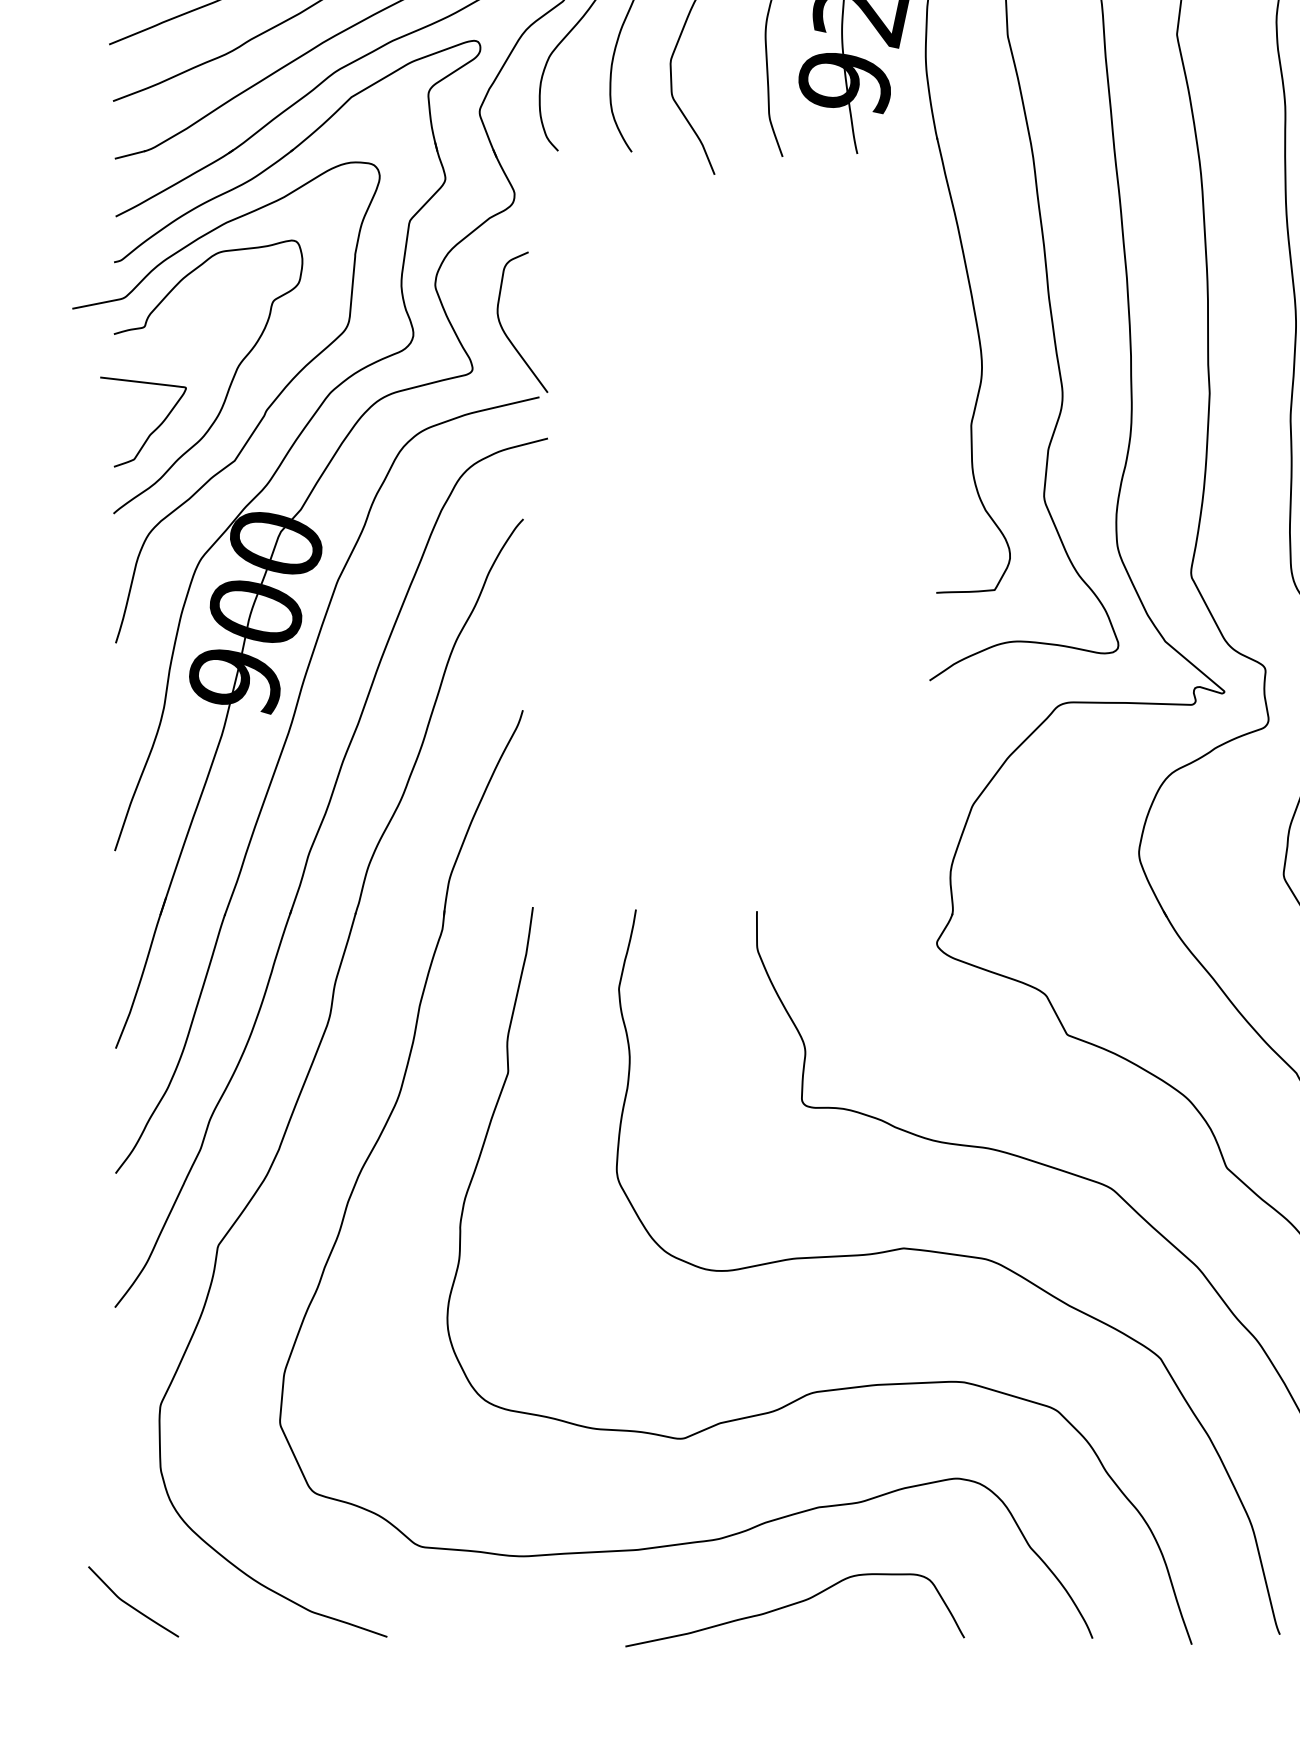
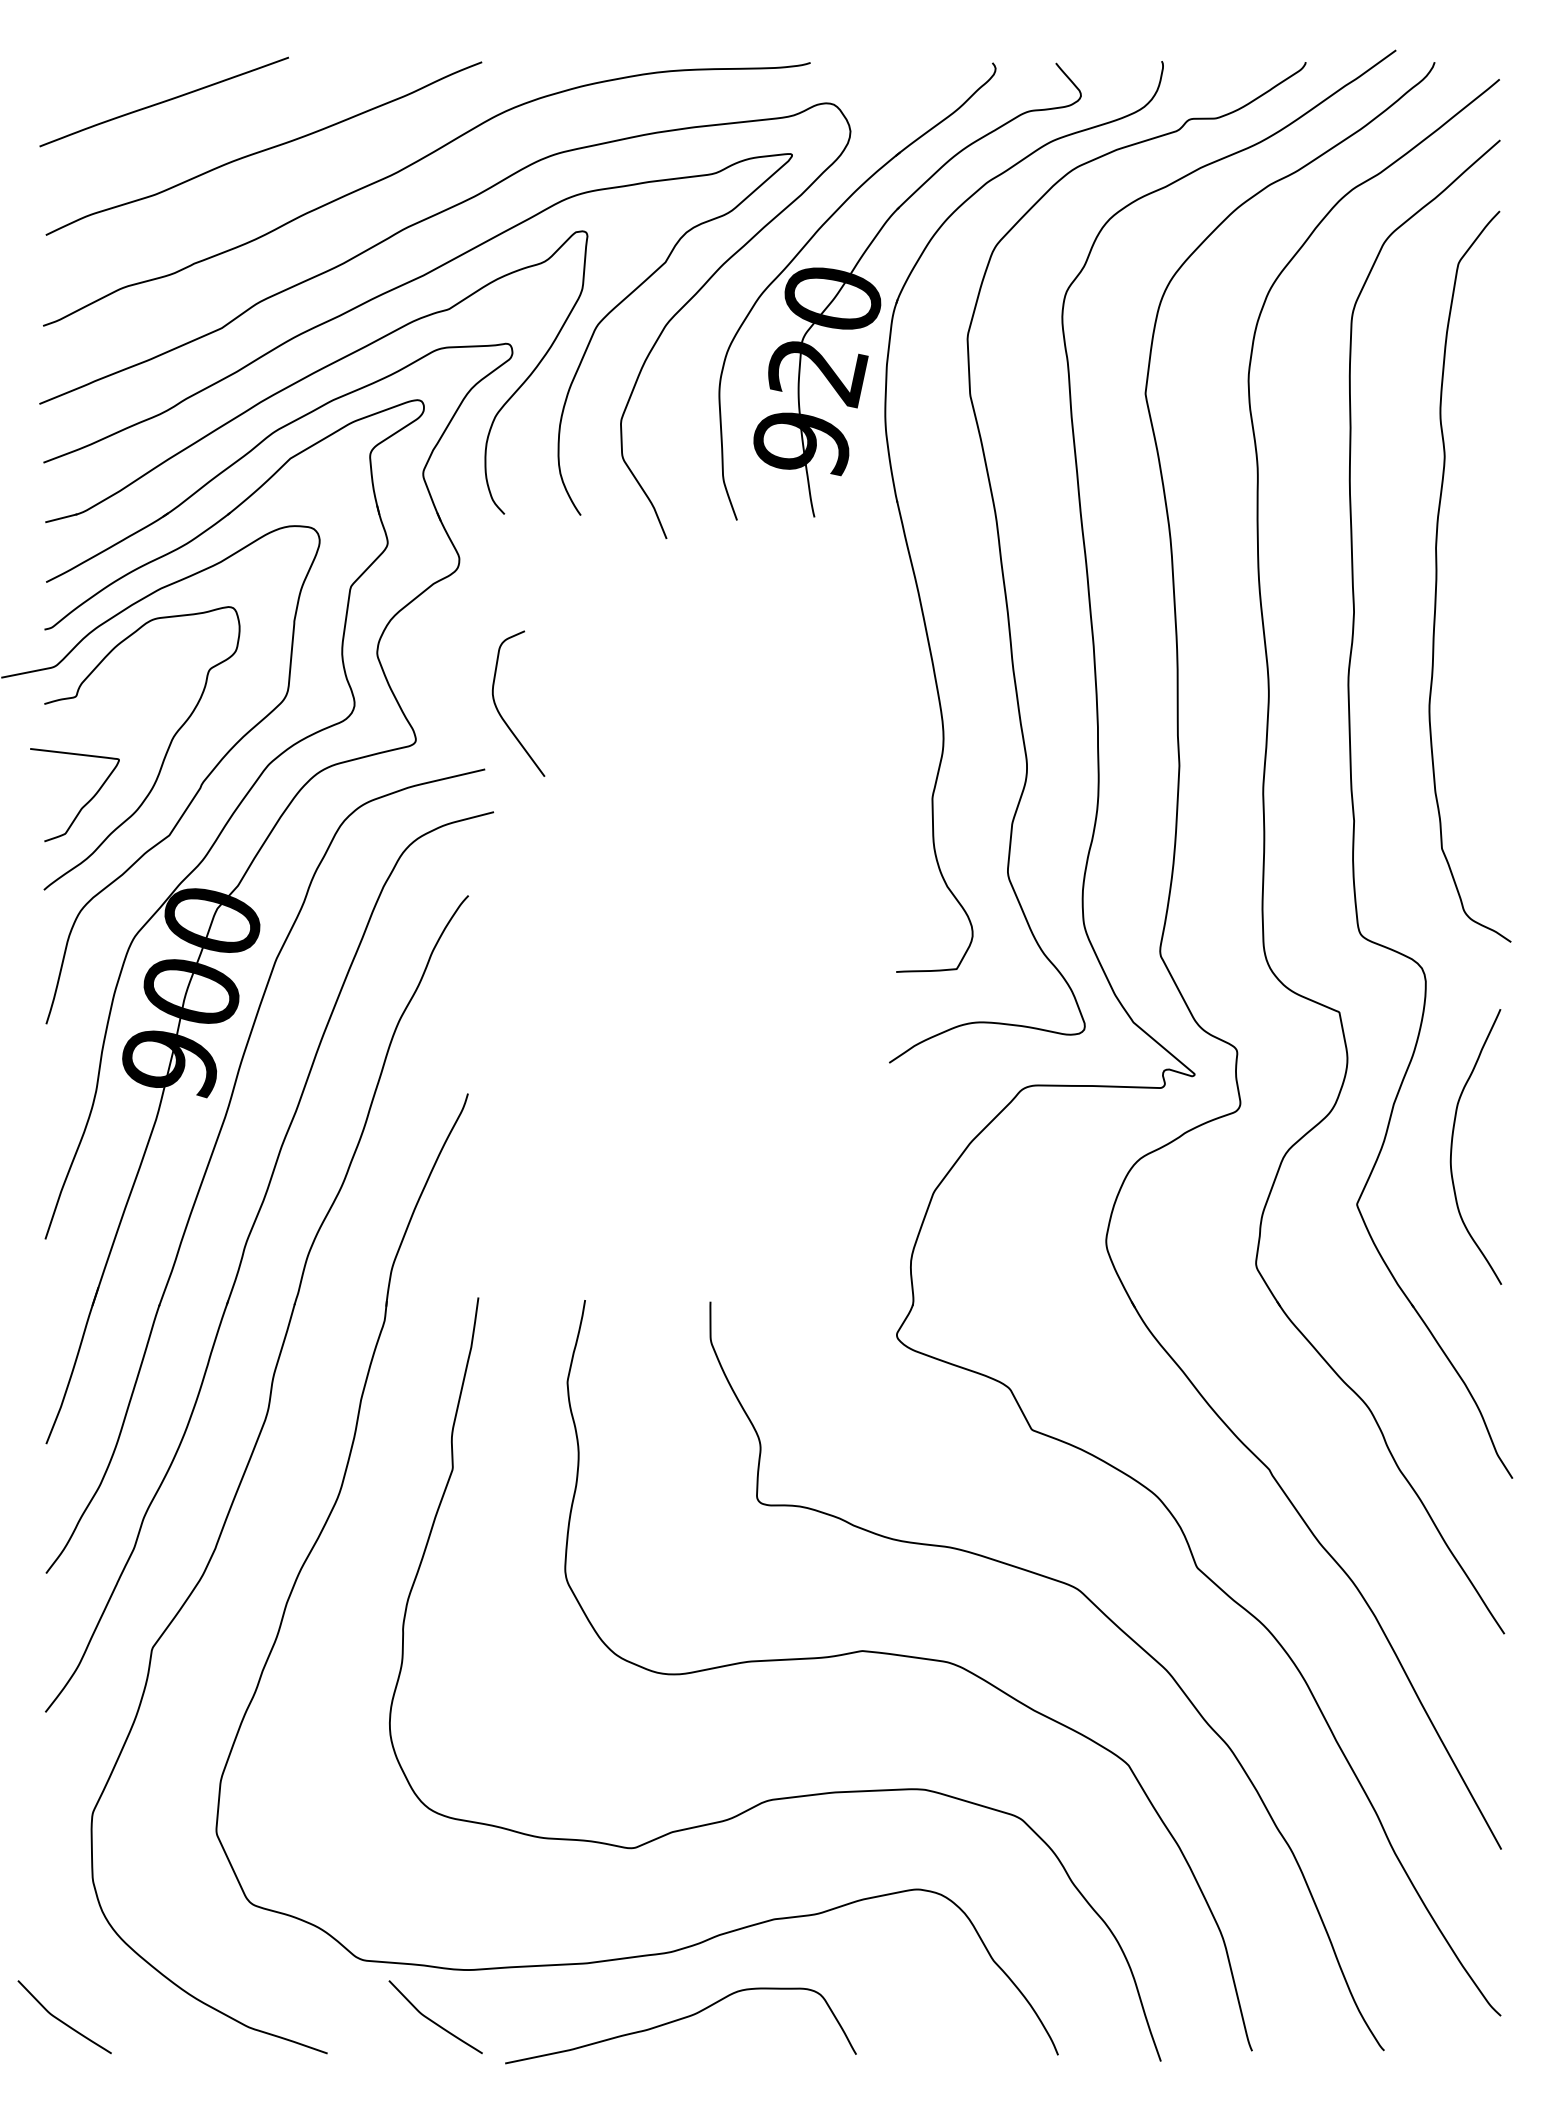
curve: (505, 331) -> (500, 713), moved
curve: (487, 1604) -> (431, 2019), added
curve: (794, 1605) -> (680, 2020), moved

